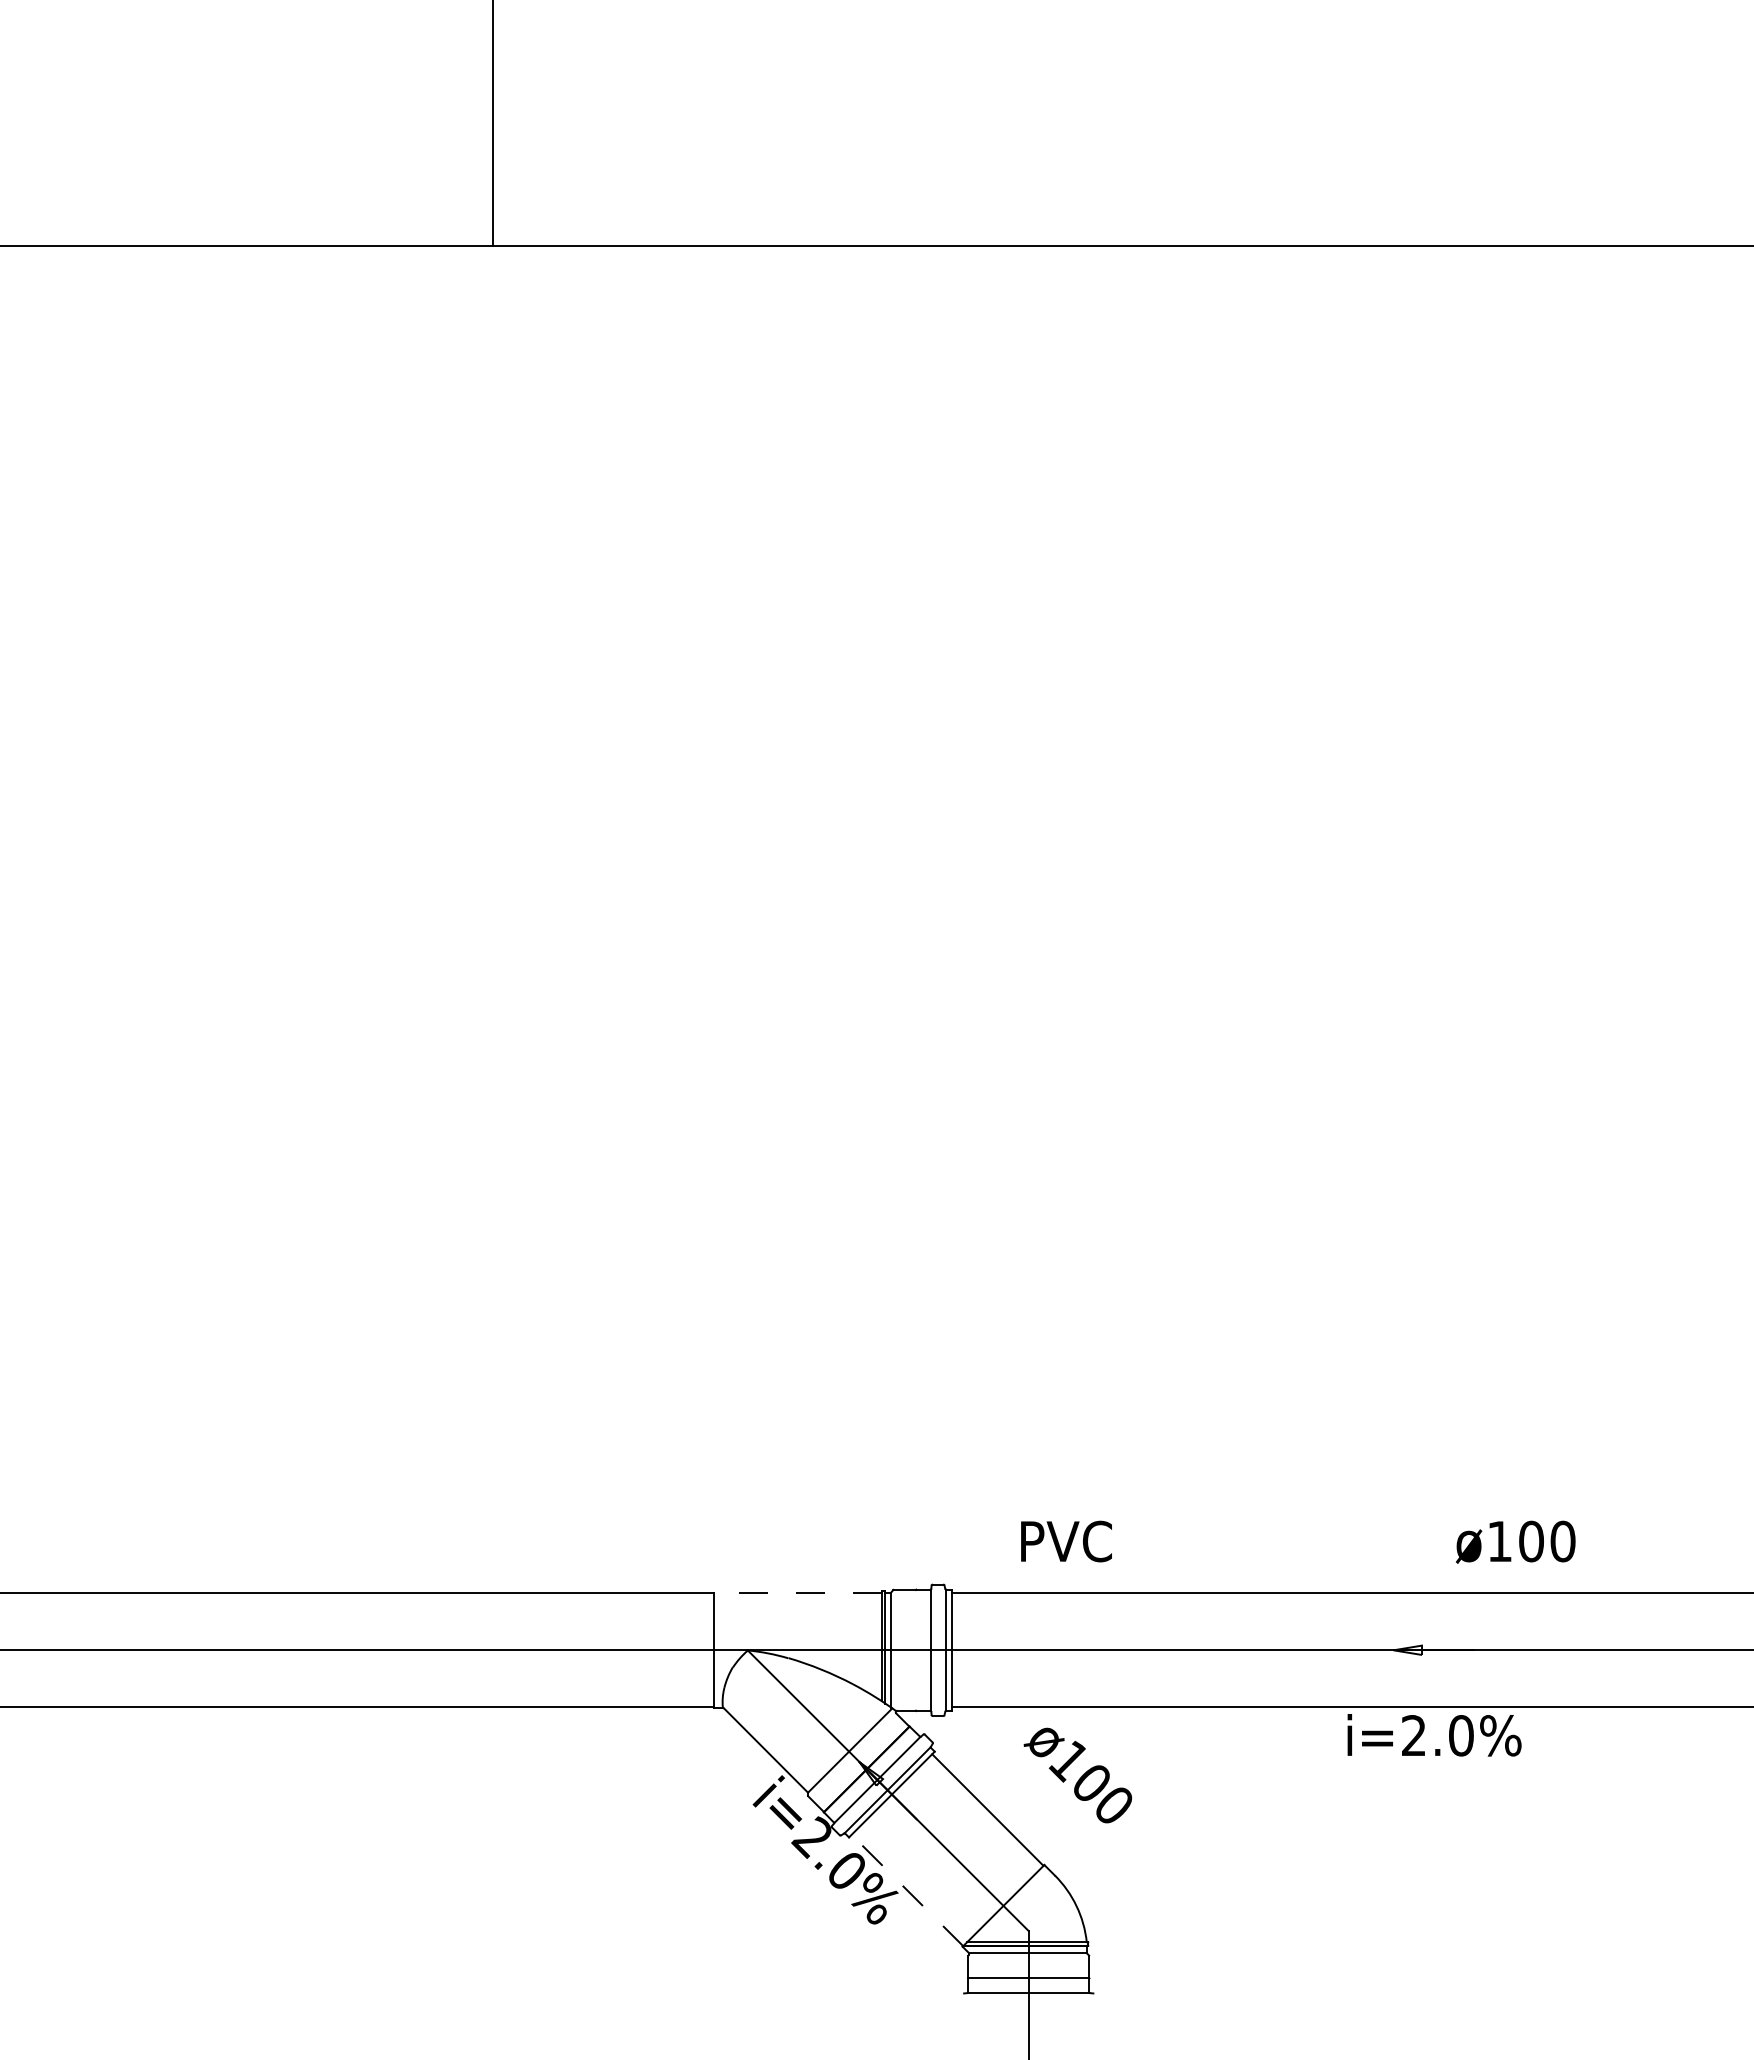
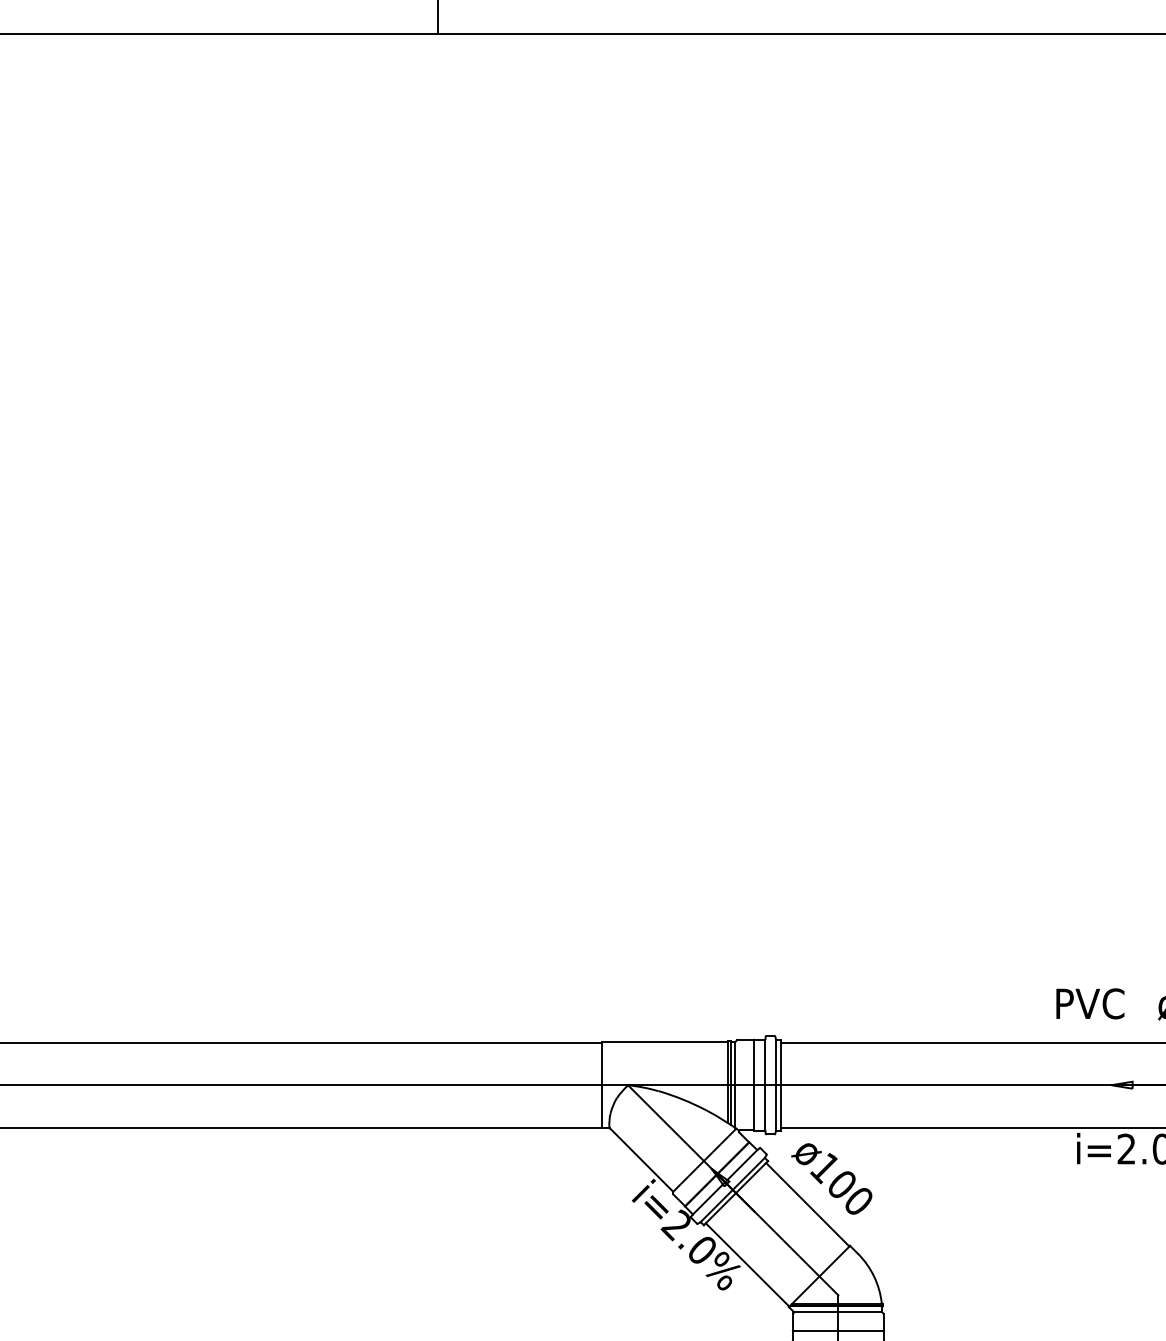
text: (1066, 1541) -> (1090, 1003), moved
line: (797, 1592) -> (665, 1041), dashed -> solid
line: (915, 1649) -> (753, 1084), added
text: (1077, 1775) -> (831, 1178), moved
line: (907, 1890) -> (747, 1264), dashed -> solid

